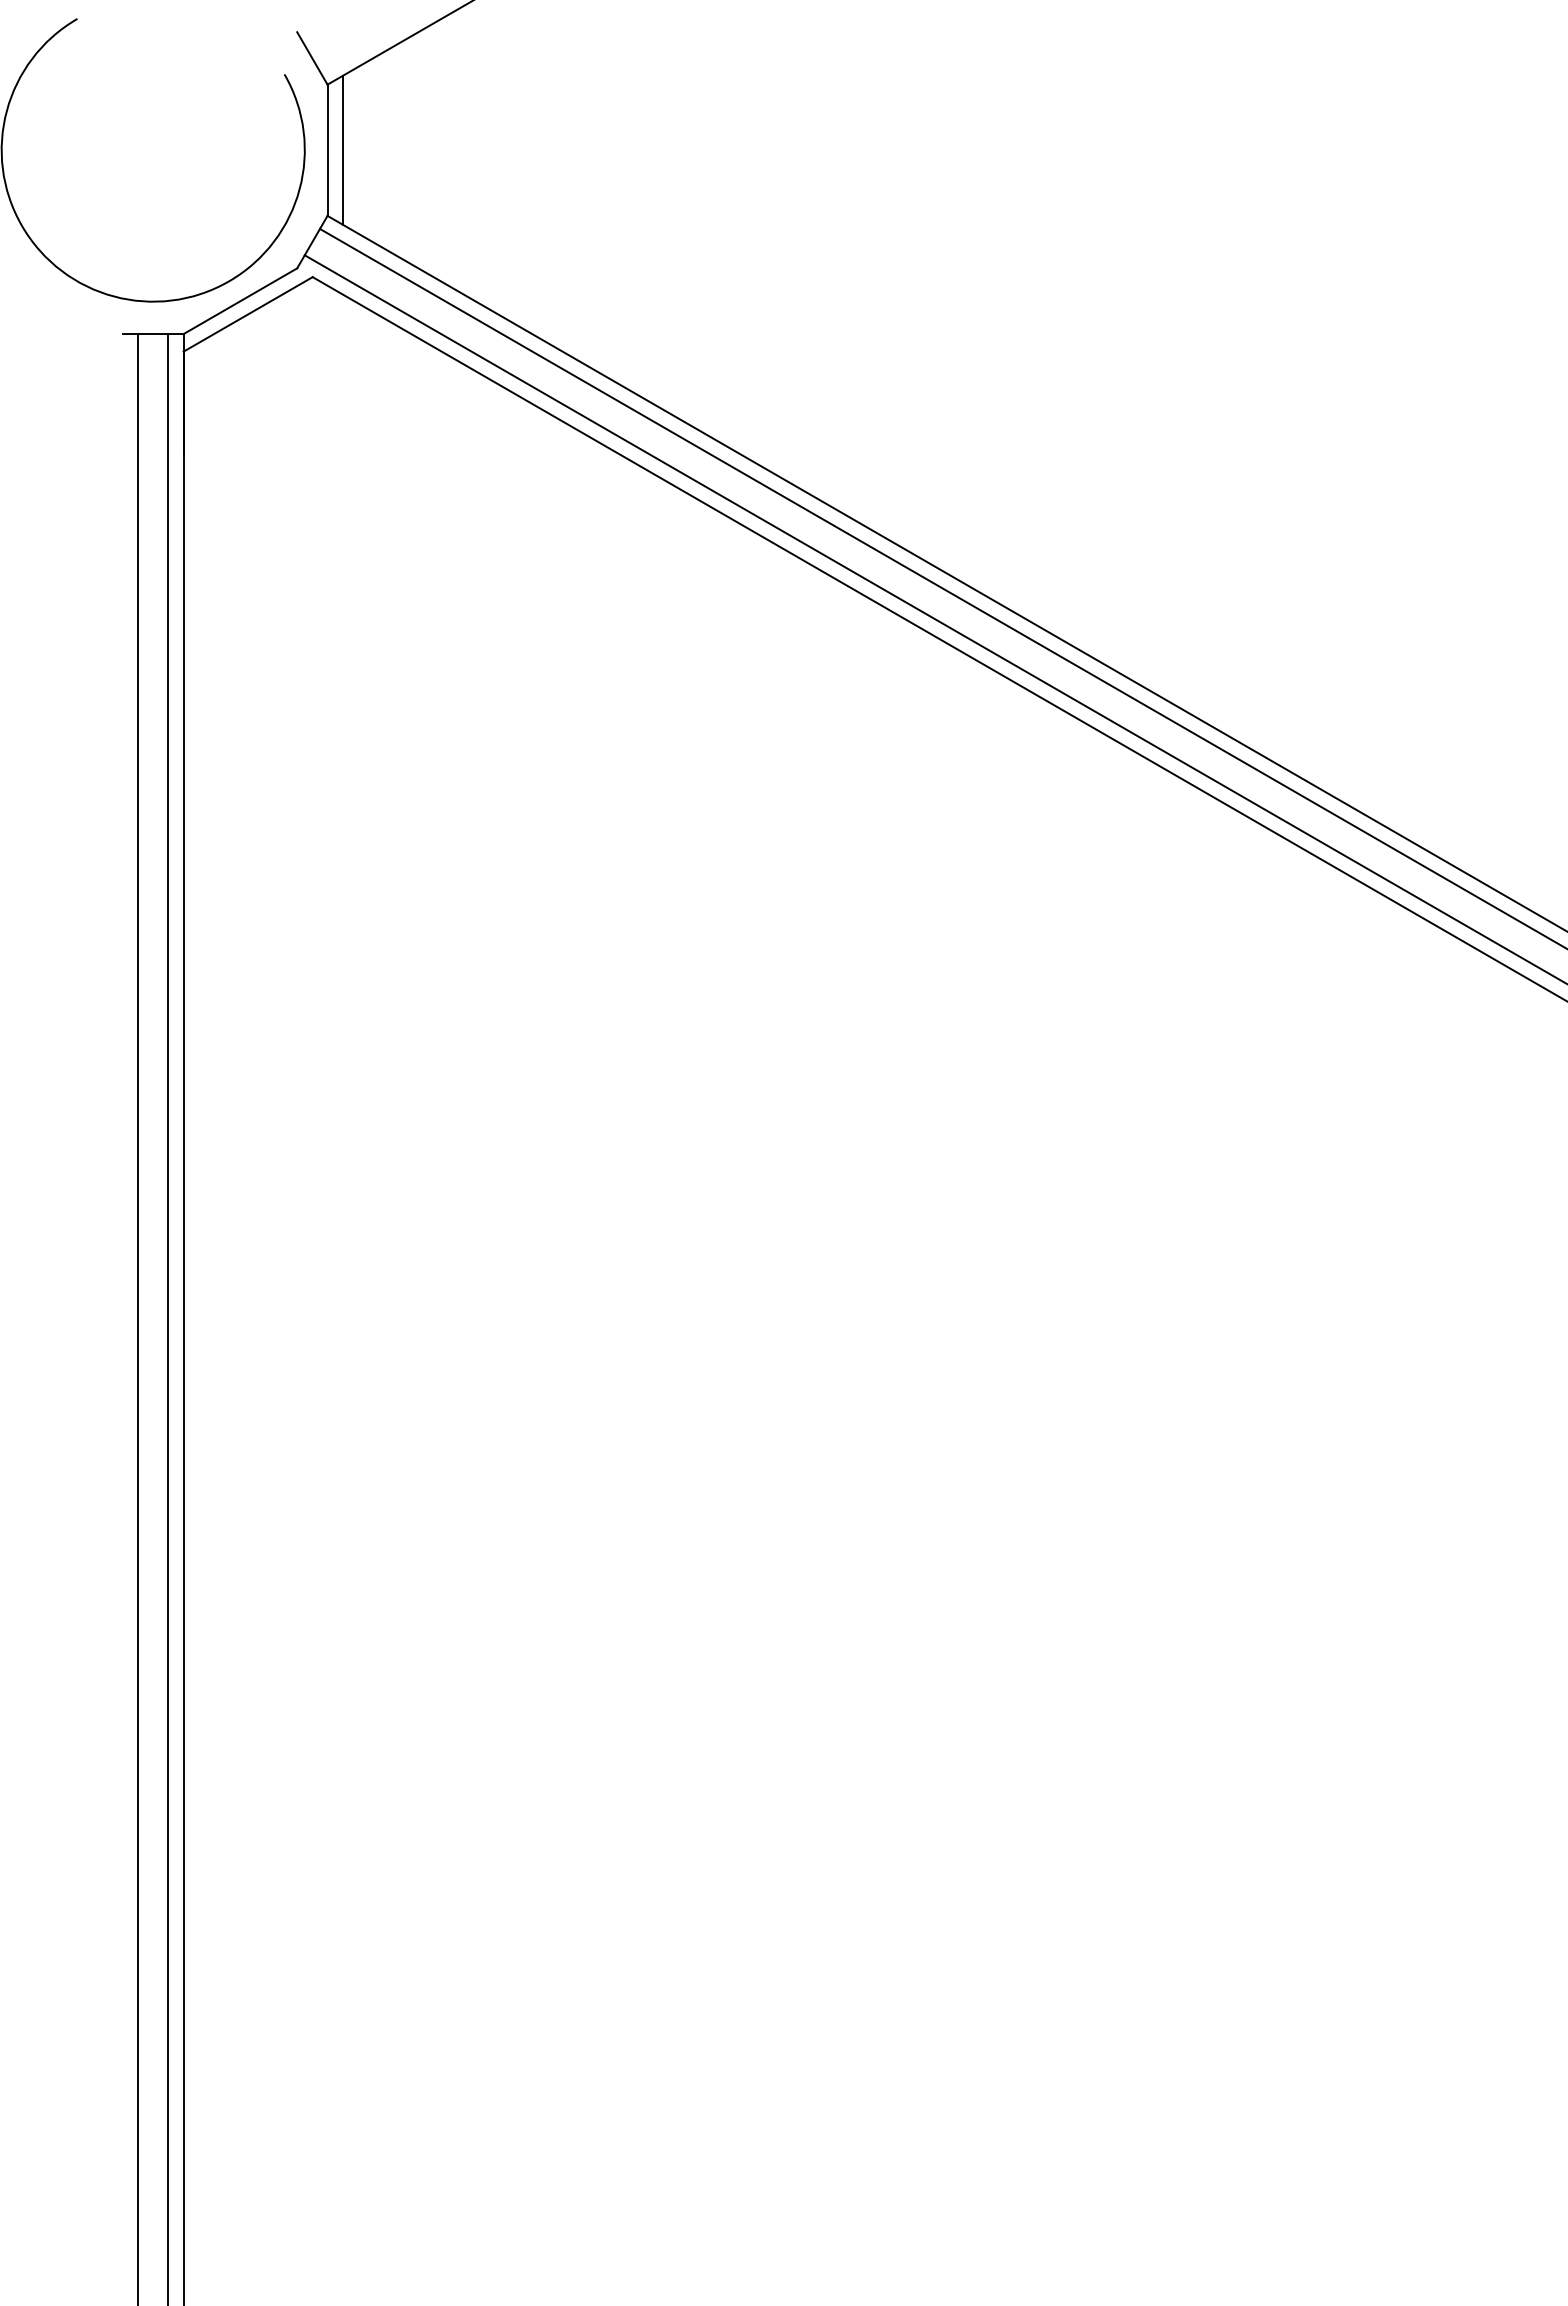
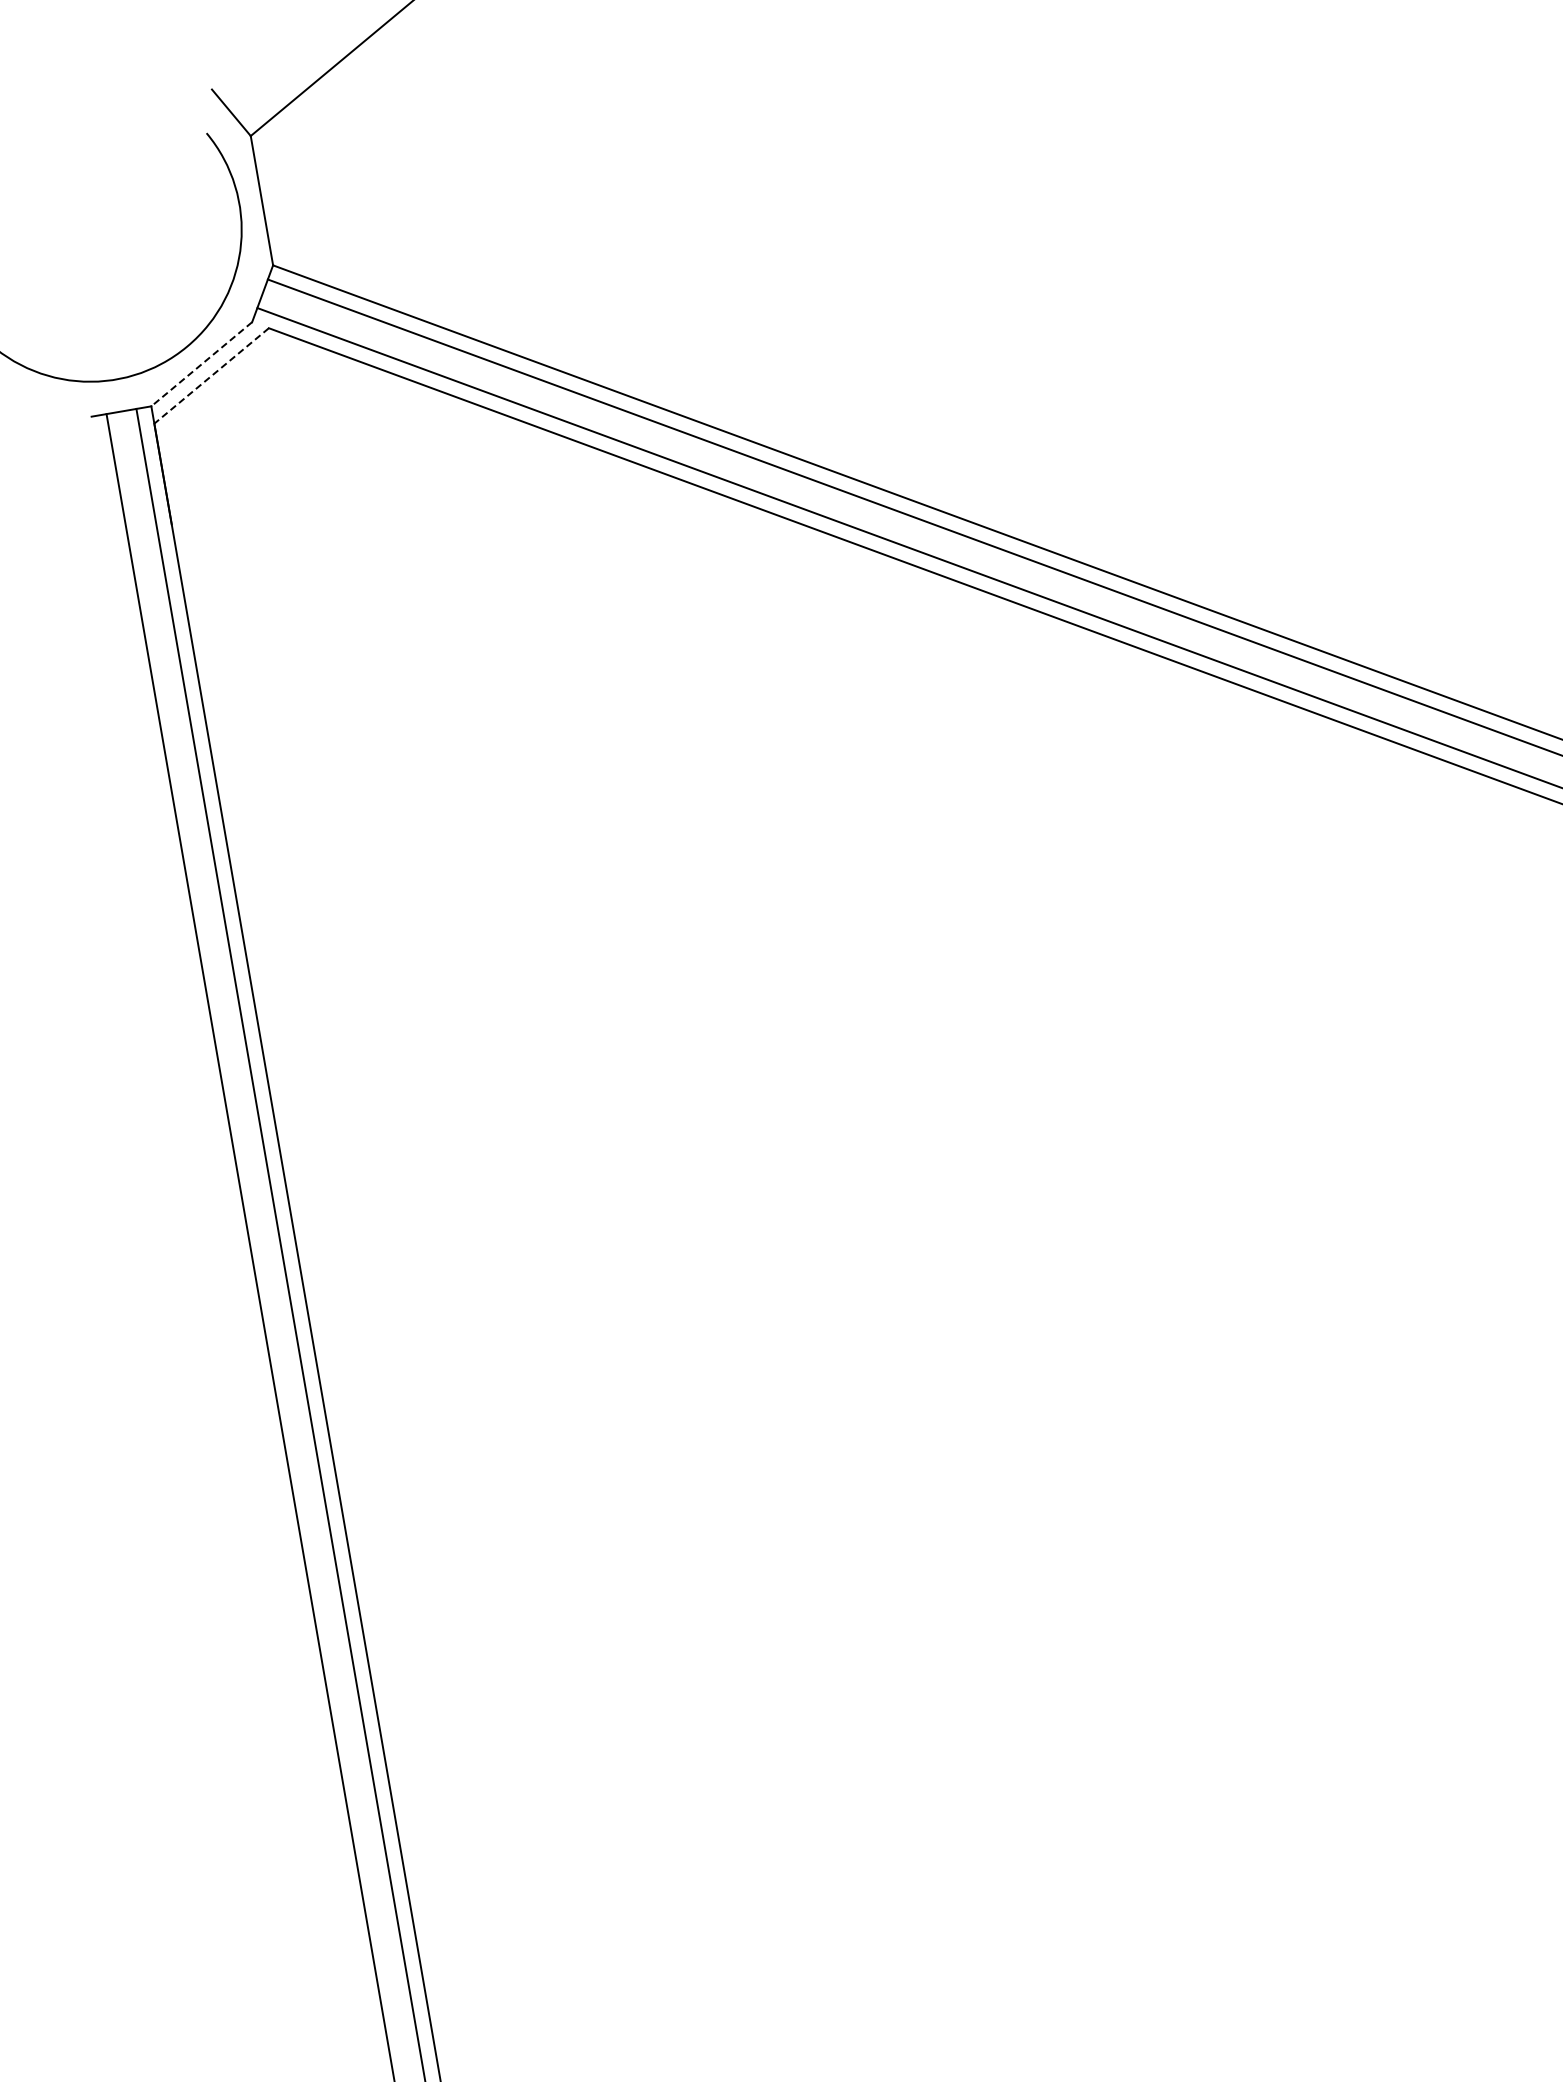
line: (343, 149) -> (277, 197), removed
line: (240, 301) -> (201, 364), solid -> dashed
line: (248, 314) -> (212, 375), solid -> dashed

